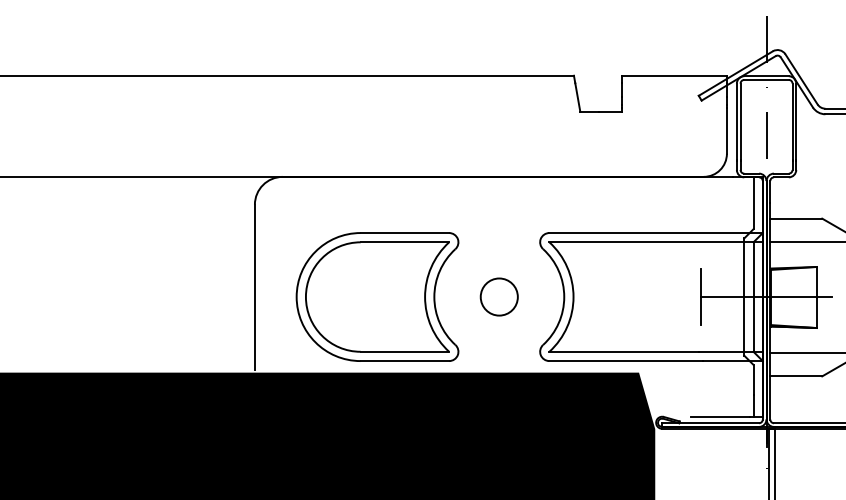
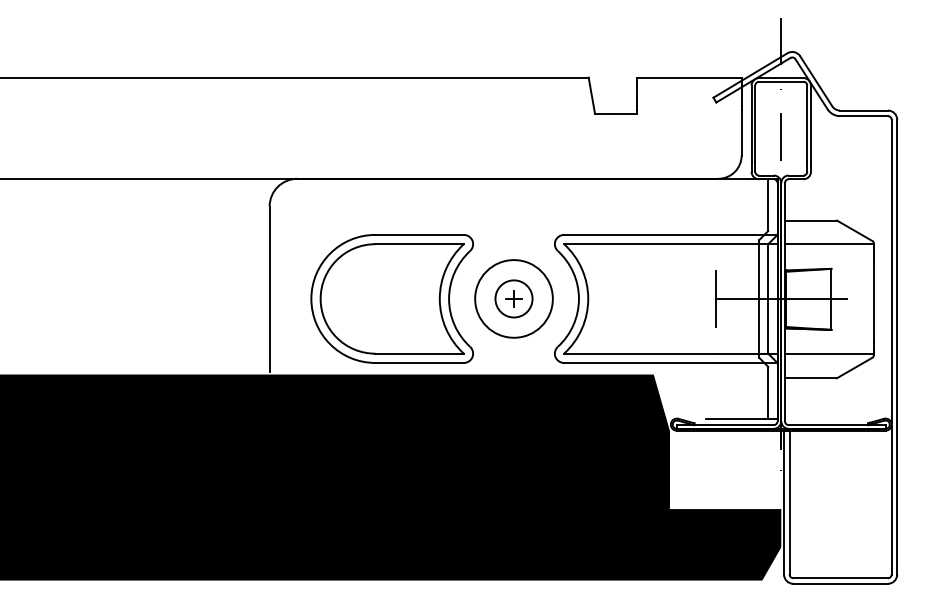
part: (498, 296) -> (513, 298), added

